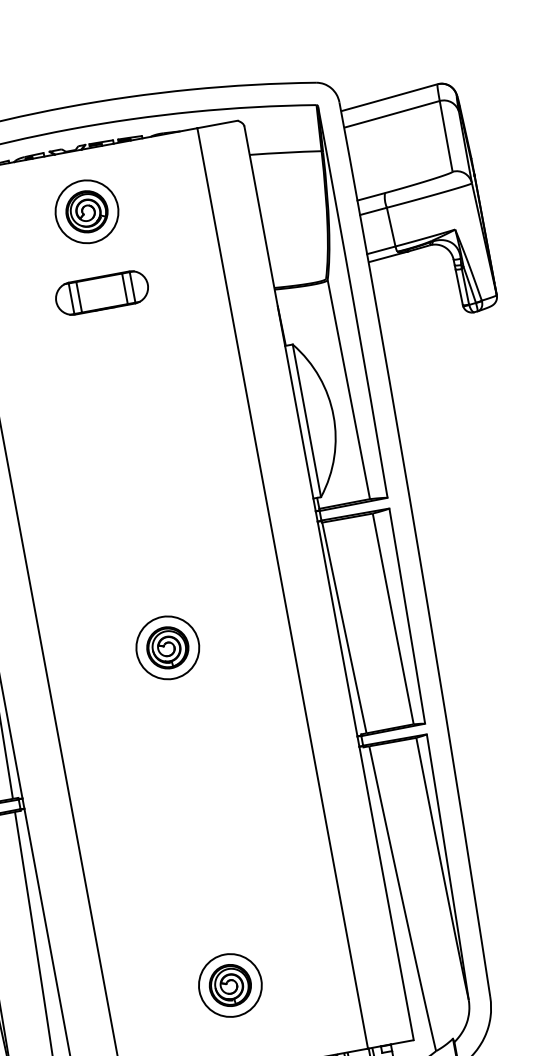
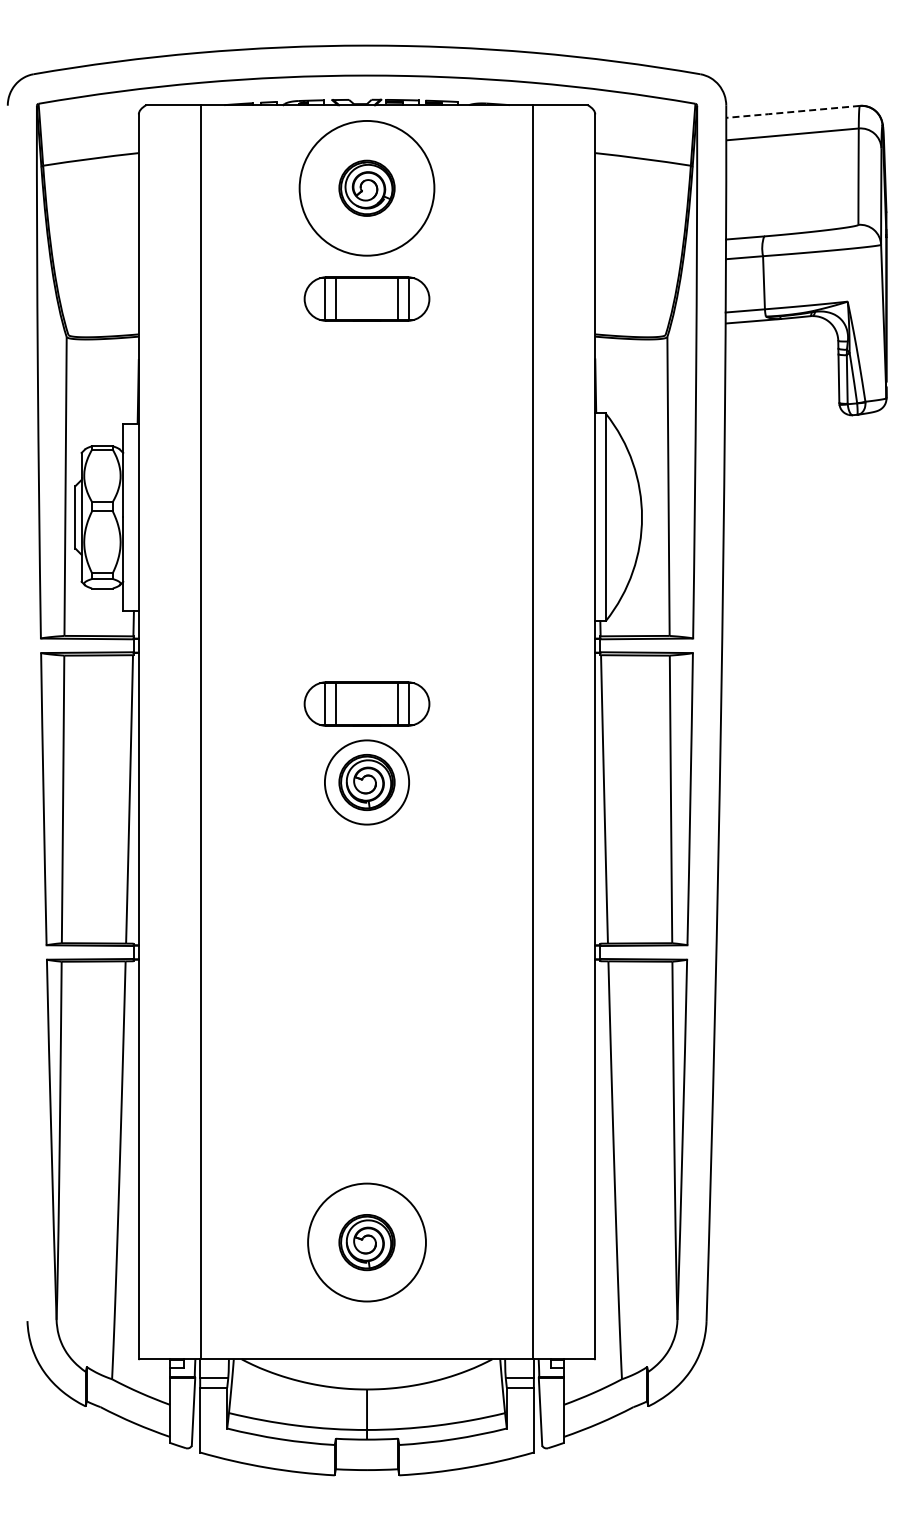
line: (388, 98) -> (792, 112), solid -> dashed
circle: (86, 212) -> (366, 188), size x1.6
part: (156, 589) -> (366, 703), added
circle: (230, 985) -> (366, 1242), size x1.4

